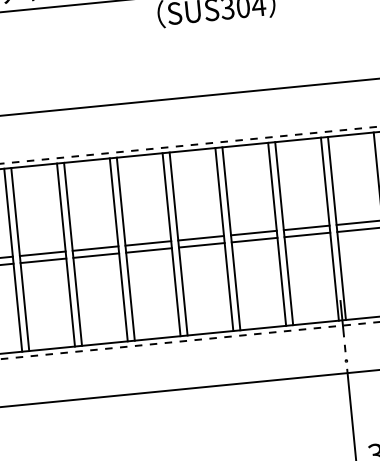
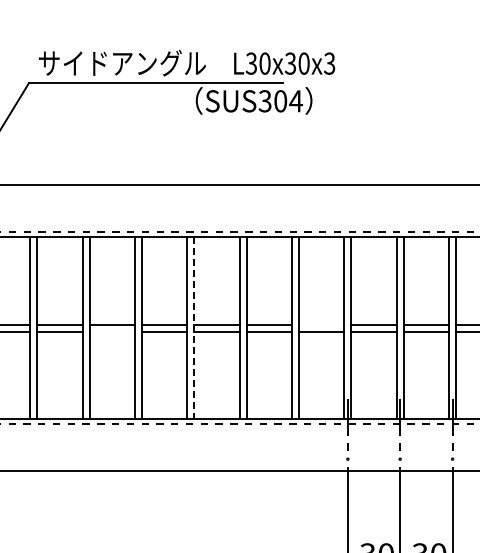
line: (306, 227) -> (321, 324), removed
line: (178, 244) -> (194, 328), solid -> dashed
line: (95, 255) -> (111, 331), removed

